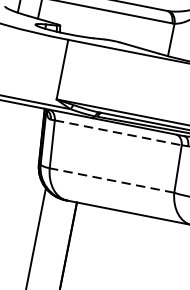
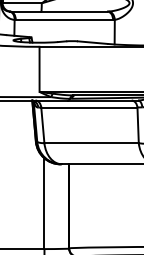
line: (118, 132) -> (89, 107), dashed -> solid
line: (111, 180) -> (91, 143), dashed -> solid

